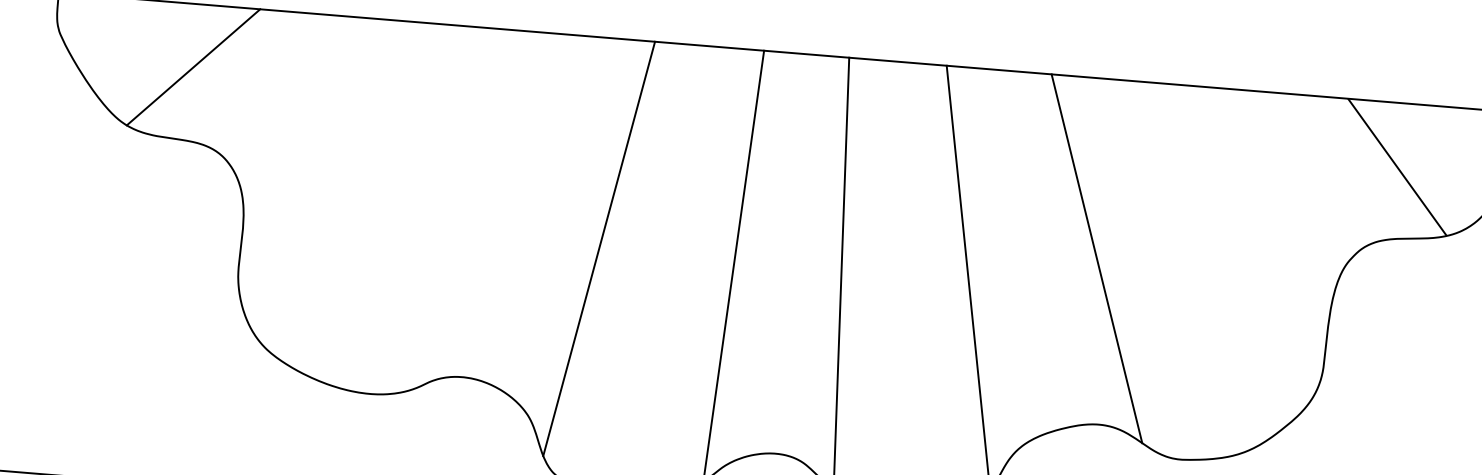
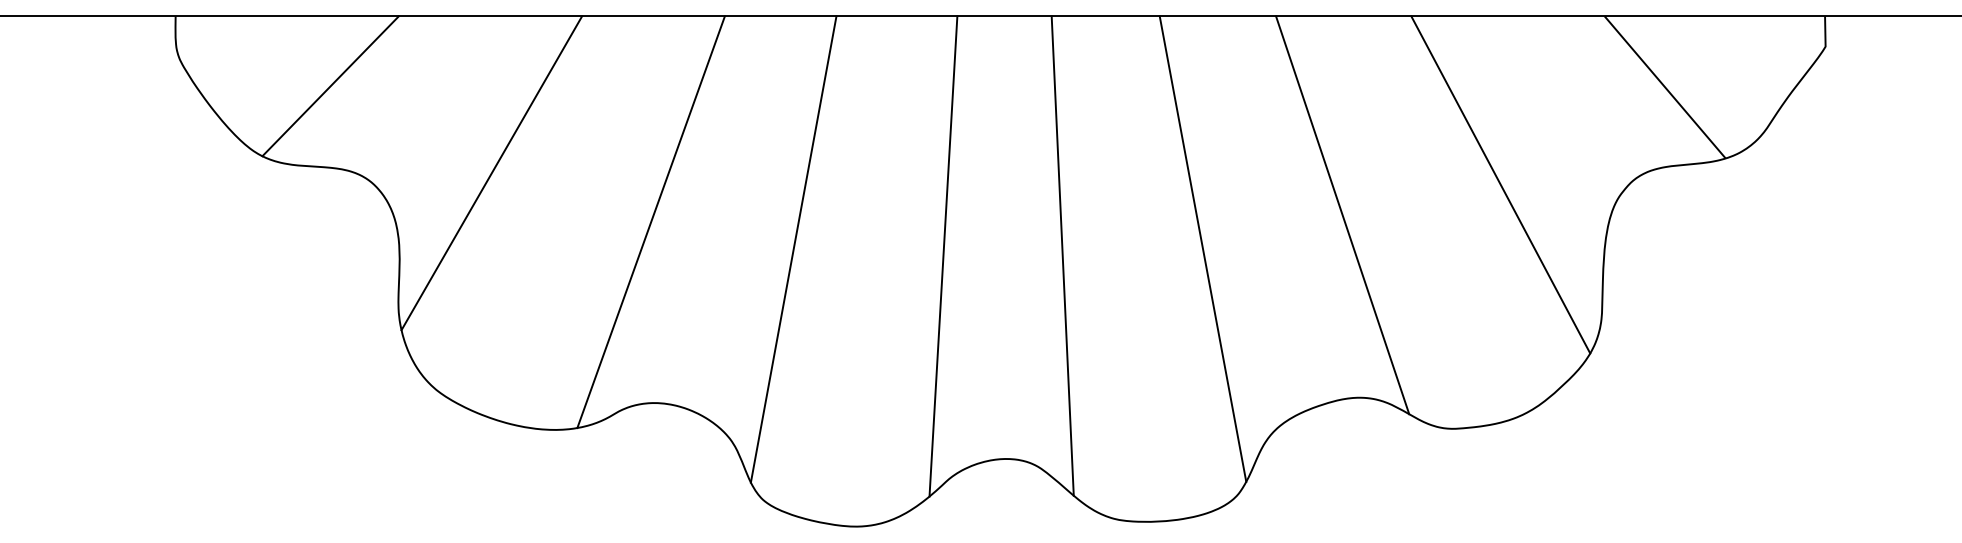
line: (332, 157) -> (491, 173), added
line: (471, 213) -> (650, 222), added
line: (1241, 242) -> (1500, 184), added

